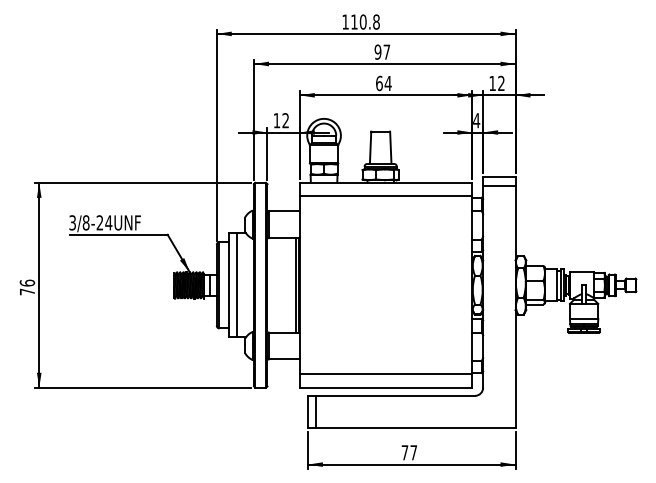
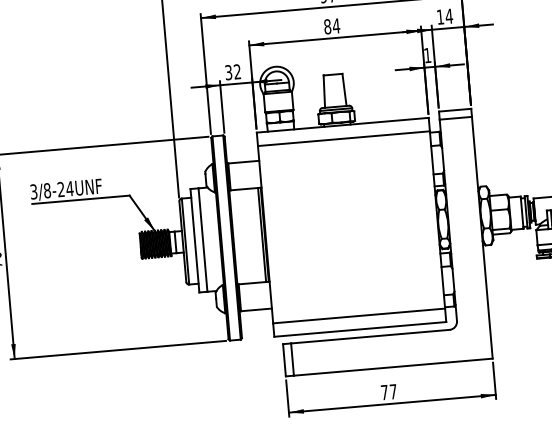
text: (379, 82) -> (327, 25), 64 -> 84
text: (501, 82) -> (449, 15), 12 -> 14
text: (276, 120) -> (228, 72), 12 -> 32
text: (476, 120) -> (427, 55), 4 -> 1

